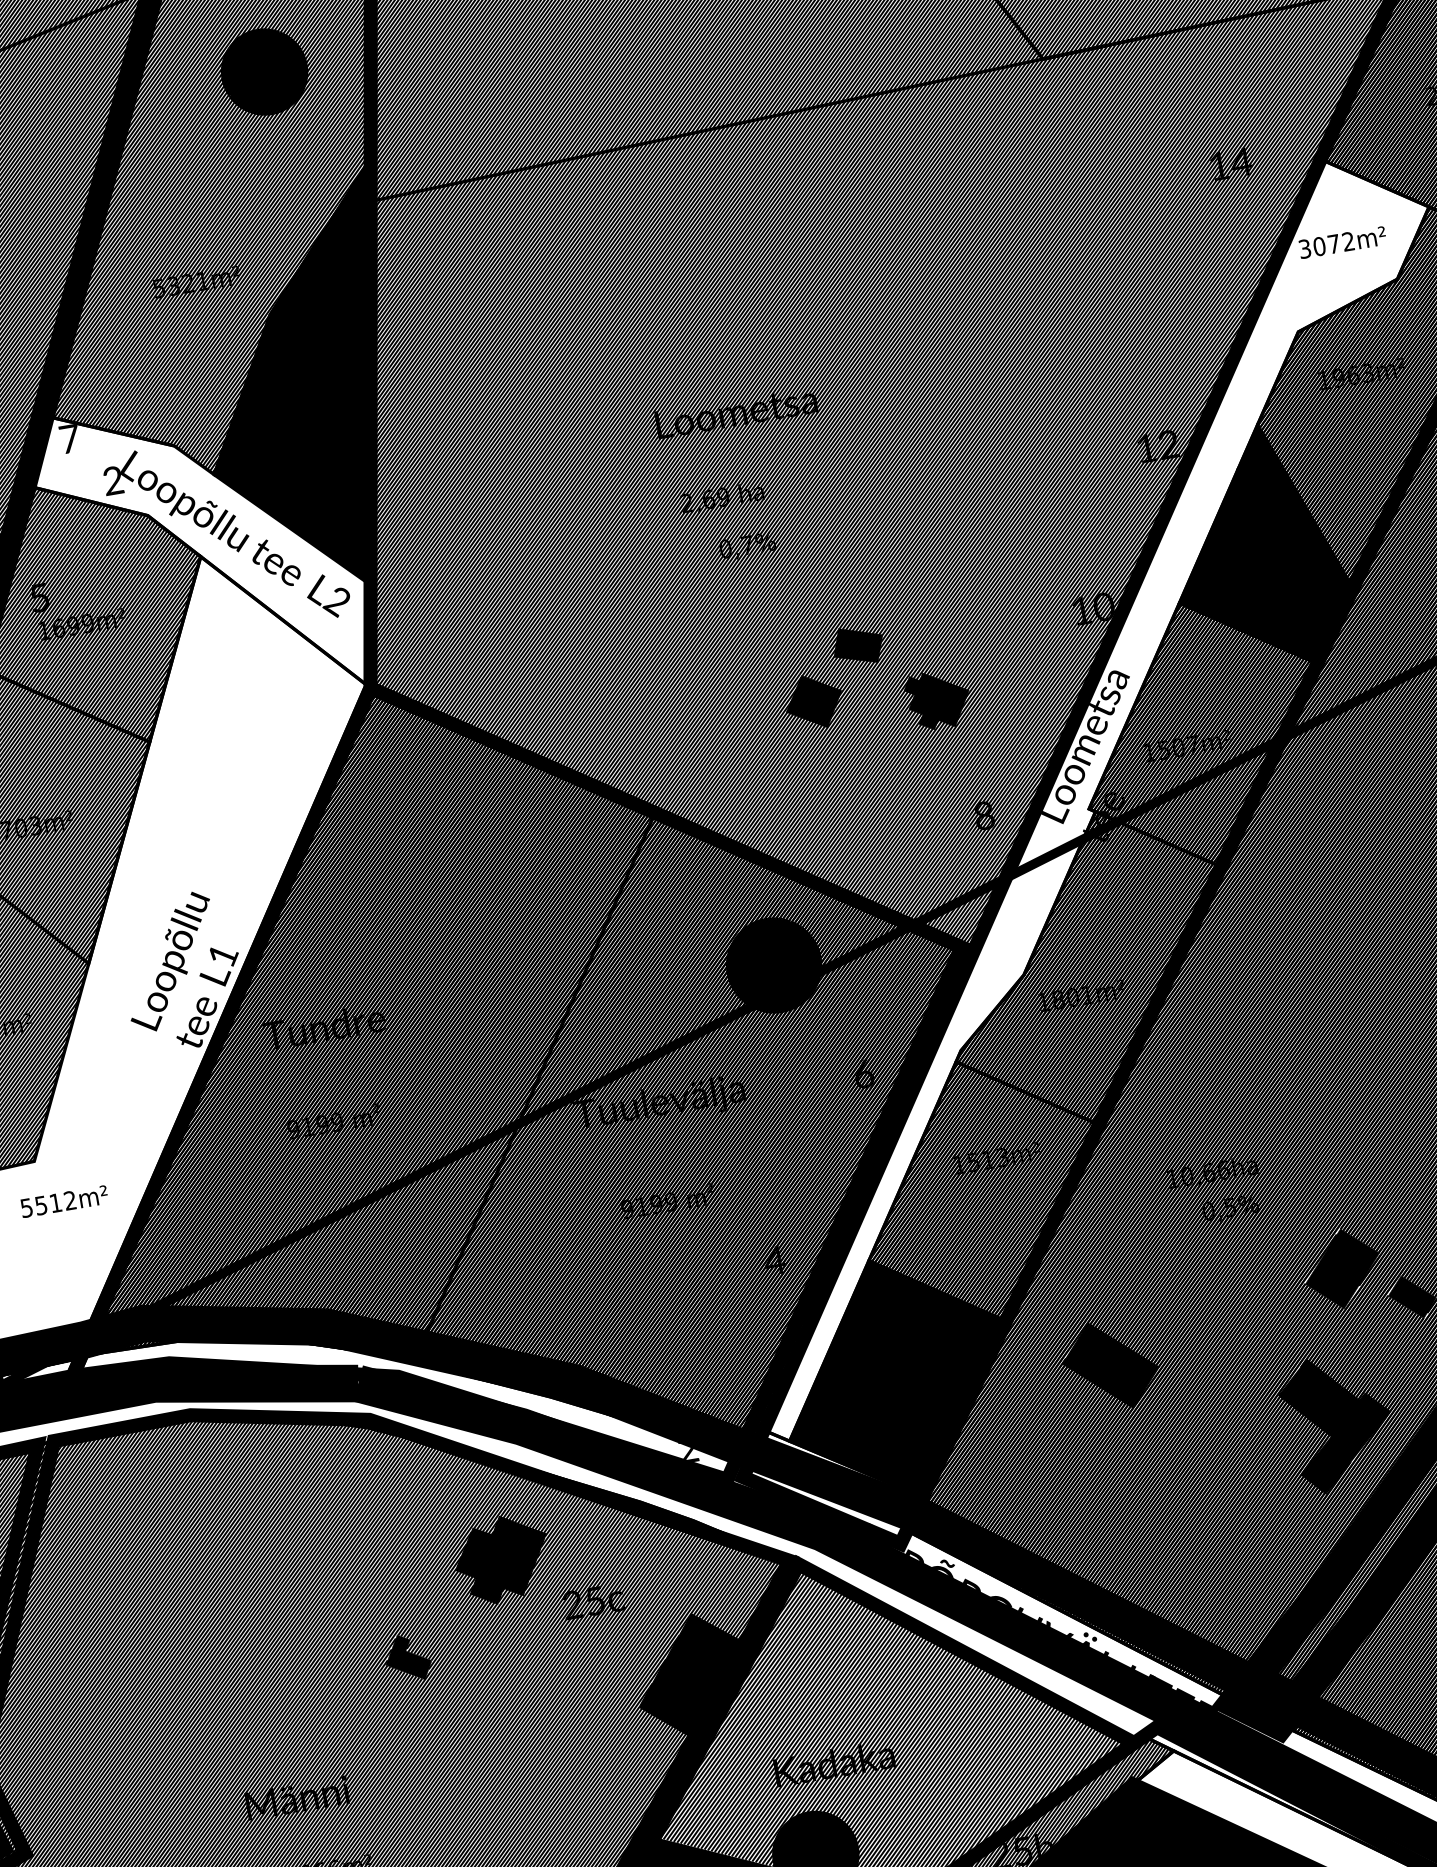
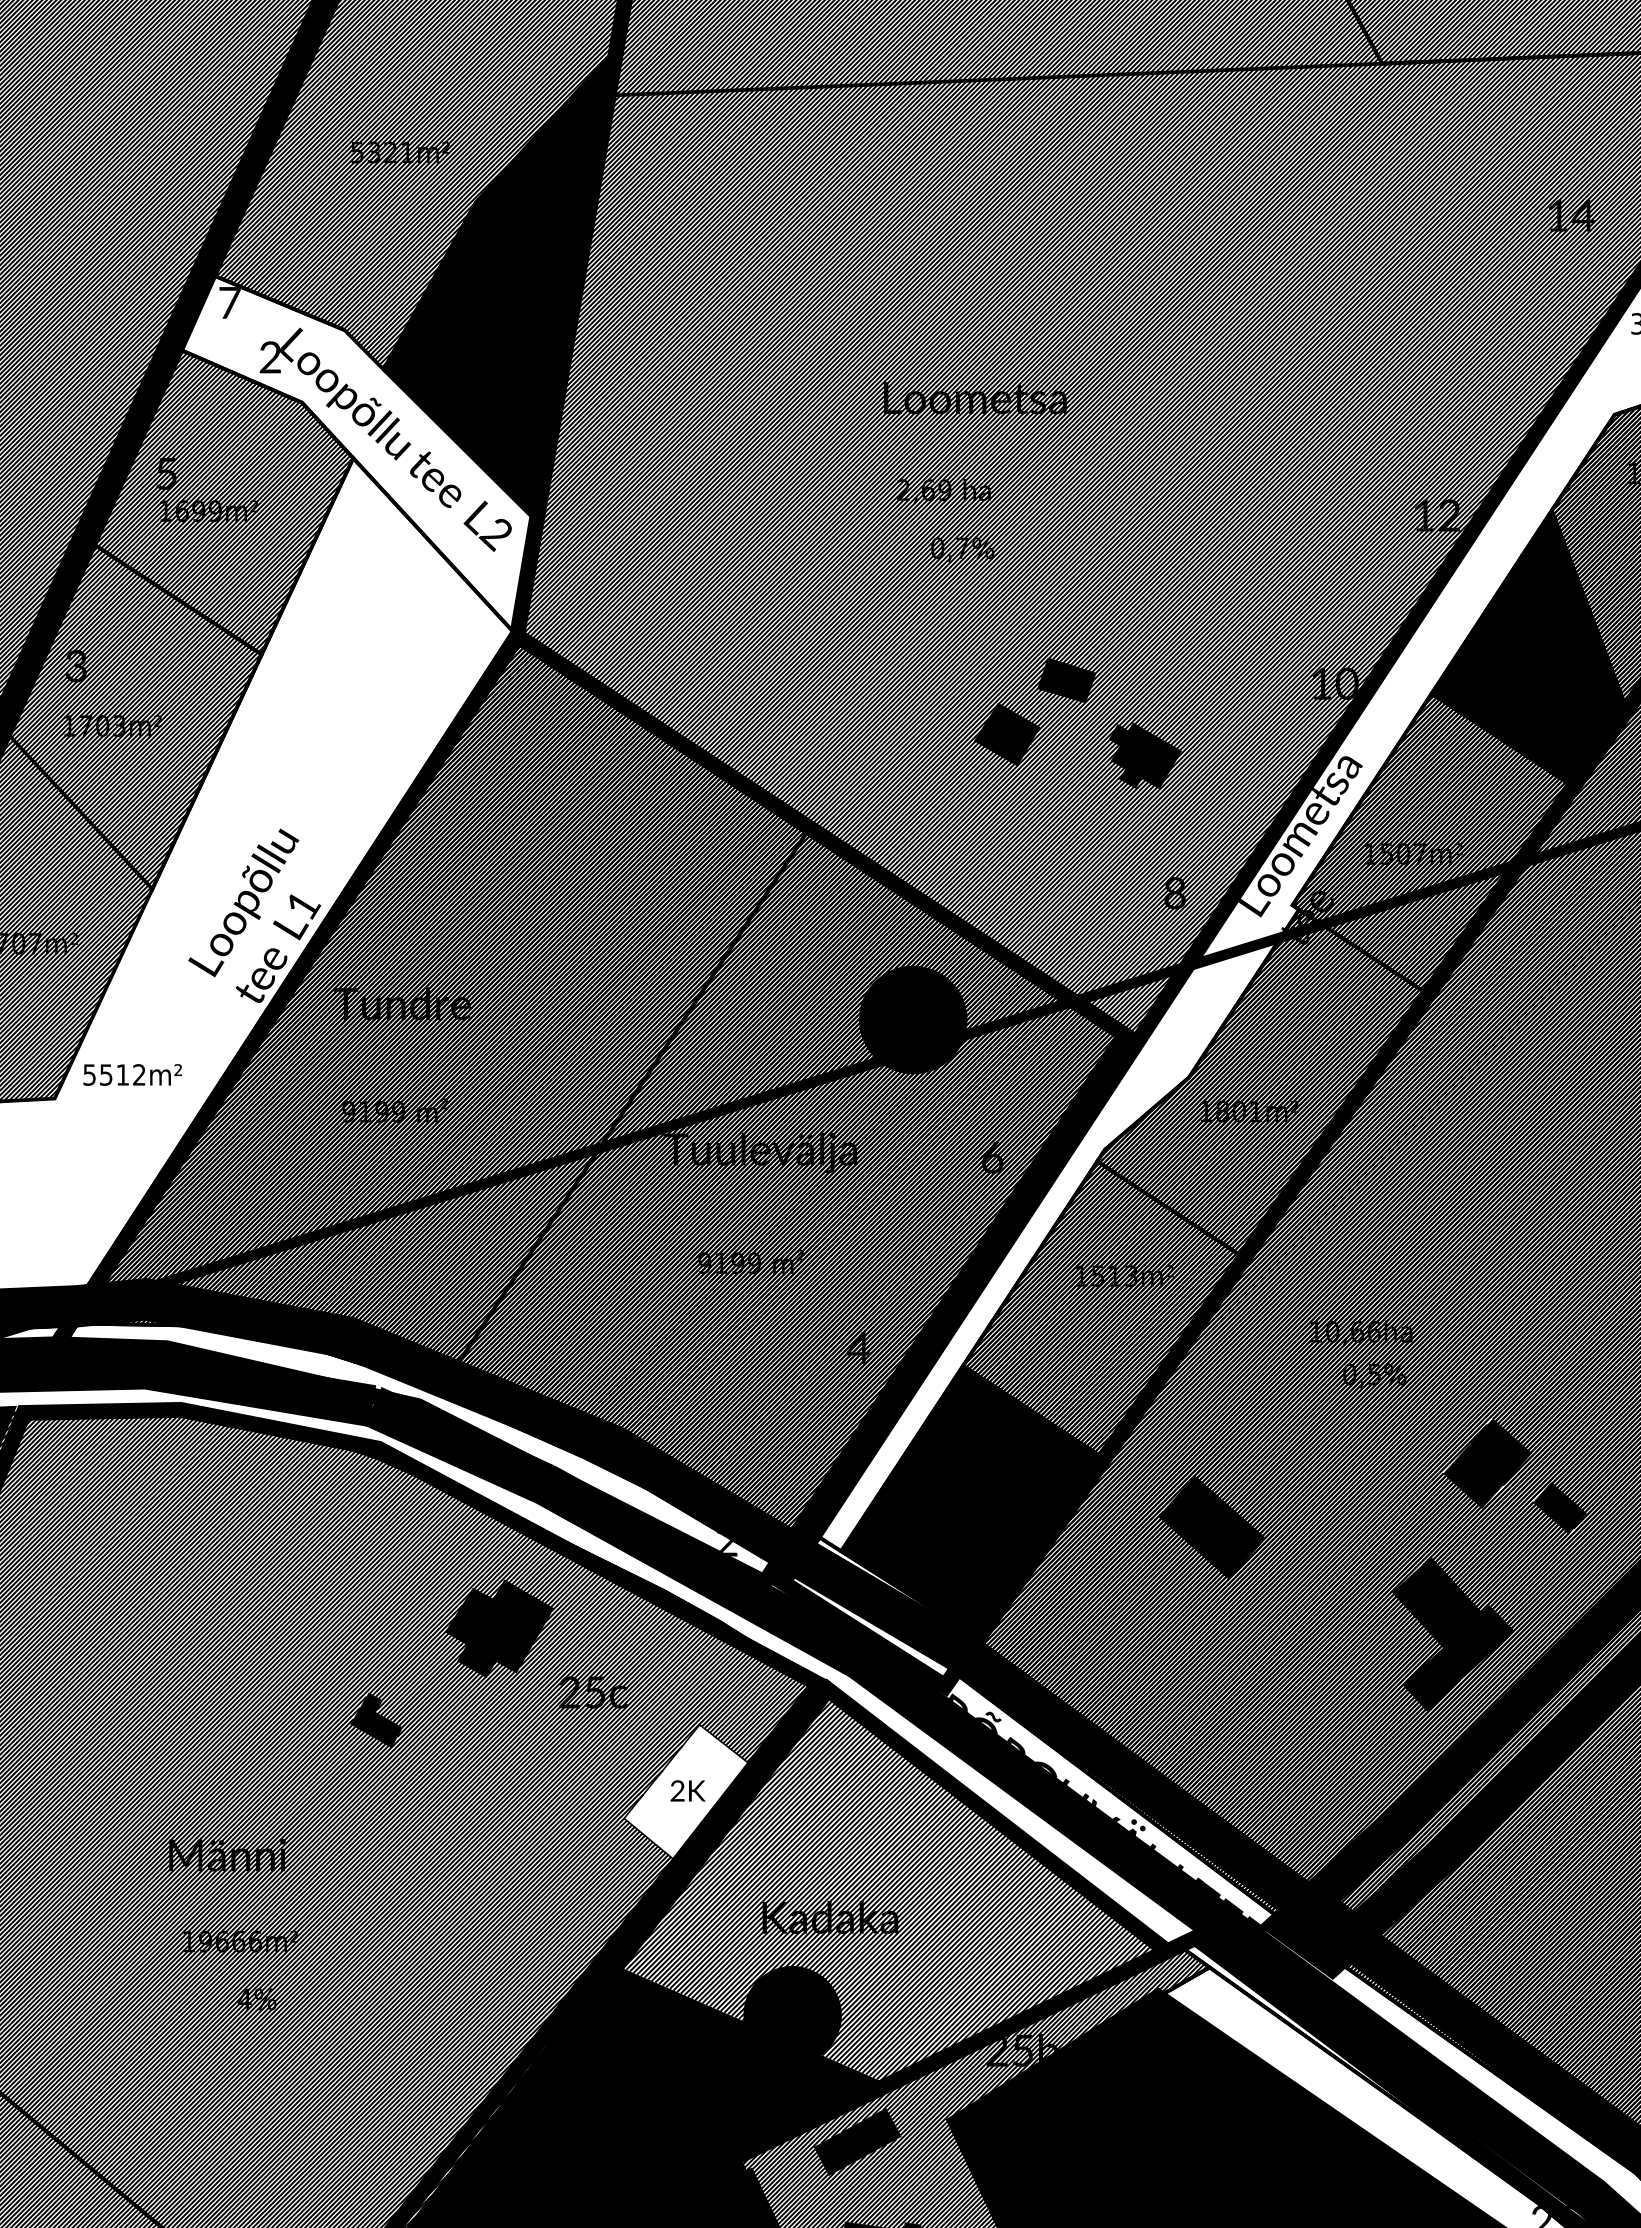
text: (64, 1201) -> (132, 1074), moved
fill: (690, 1674) -> (687, 1791), removed

